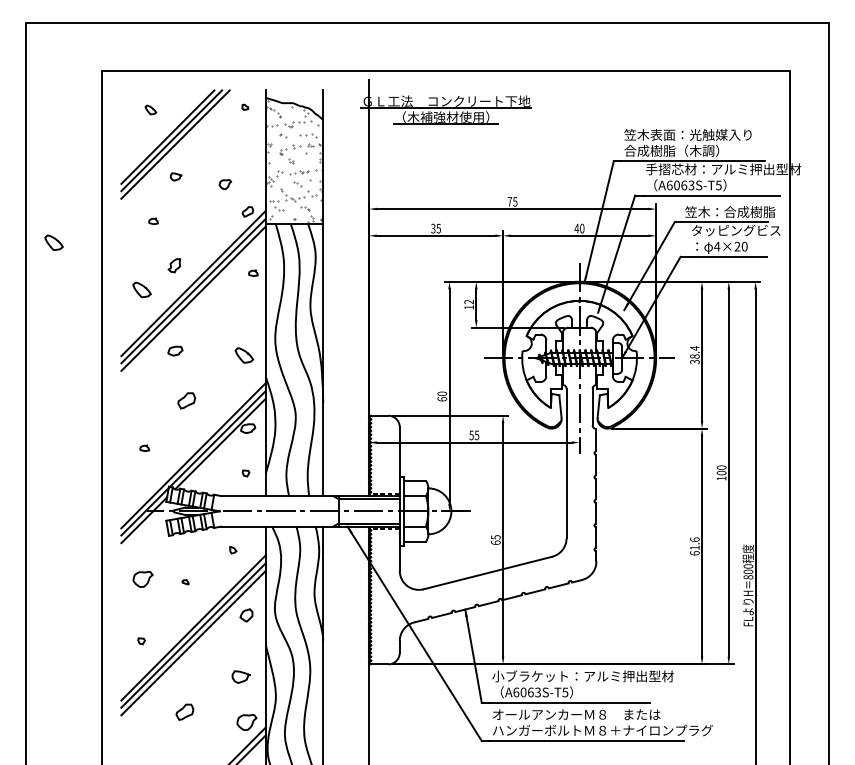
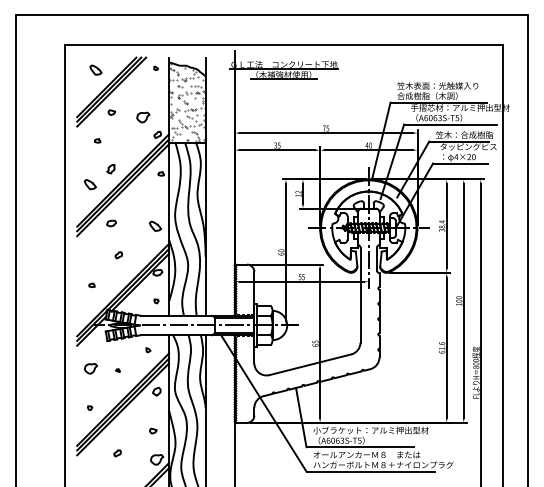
part: (150, 109) -> (95, 69), size x1.67
part: (225, 184) -> (143, 117), size x1.67
part: (52, 242) -> (33, 154), removed
part: (186, 401) -> (118, 255), size x0.62
part: (241, 677) -> (153, 431), size x0.62
part: (184, 712) -> (117, 453), size x0.62

